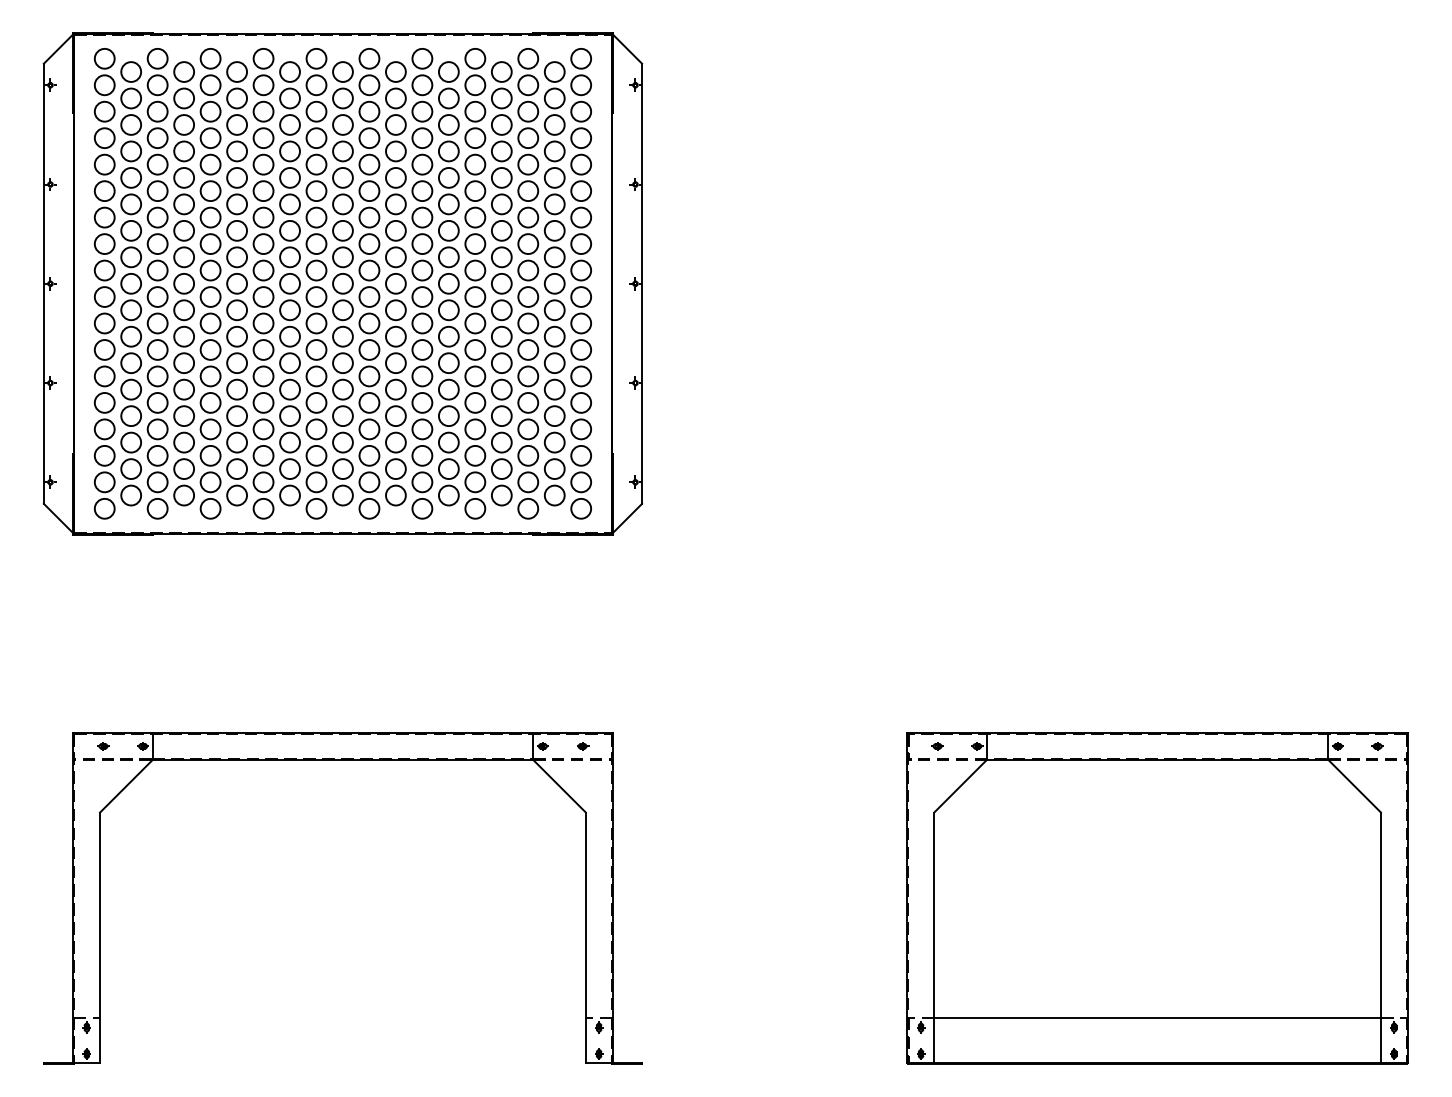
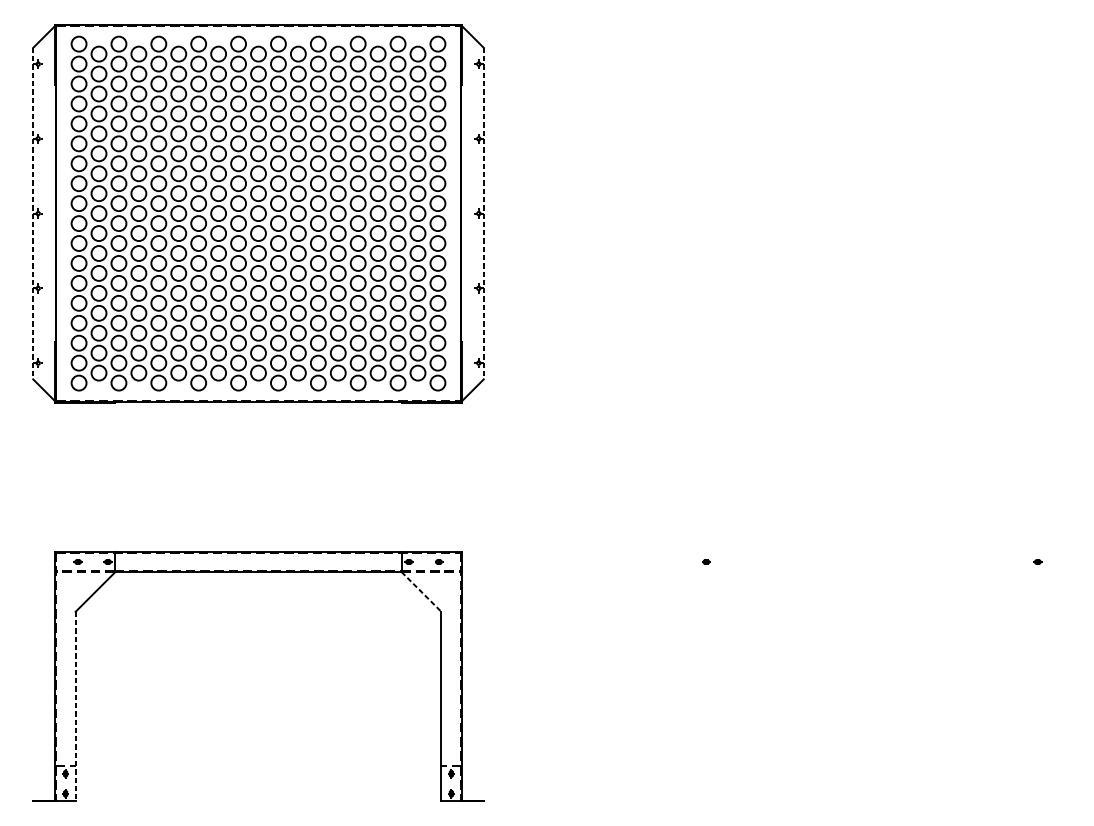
line: (43, 284) -> (32, 214), solid -> dashed
line: (642, 284) -> (484, 214), solid -> dashed
line: (559, 786) -> (421, 592), solid -> dashed
part: (1157, 898) -> (872, 676), removed
line: (100, 938) -> (75, 706), solid -> dashed

